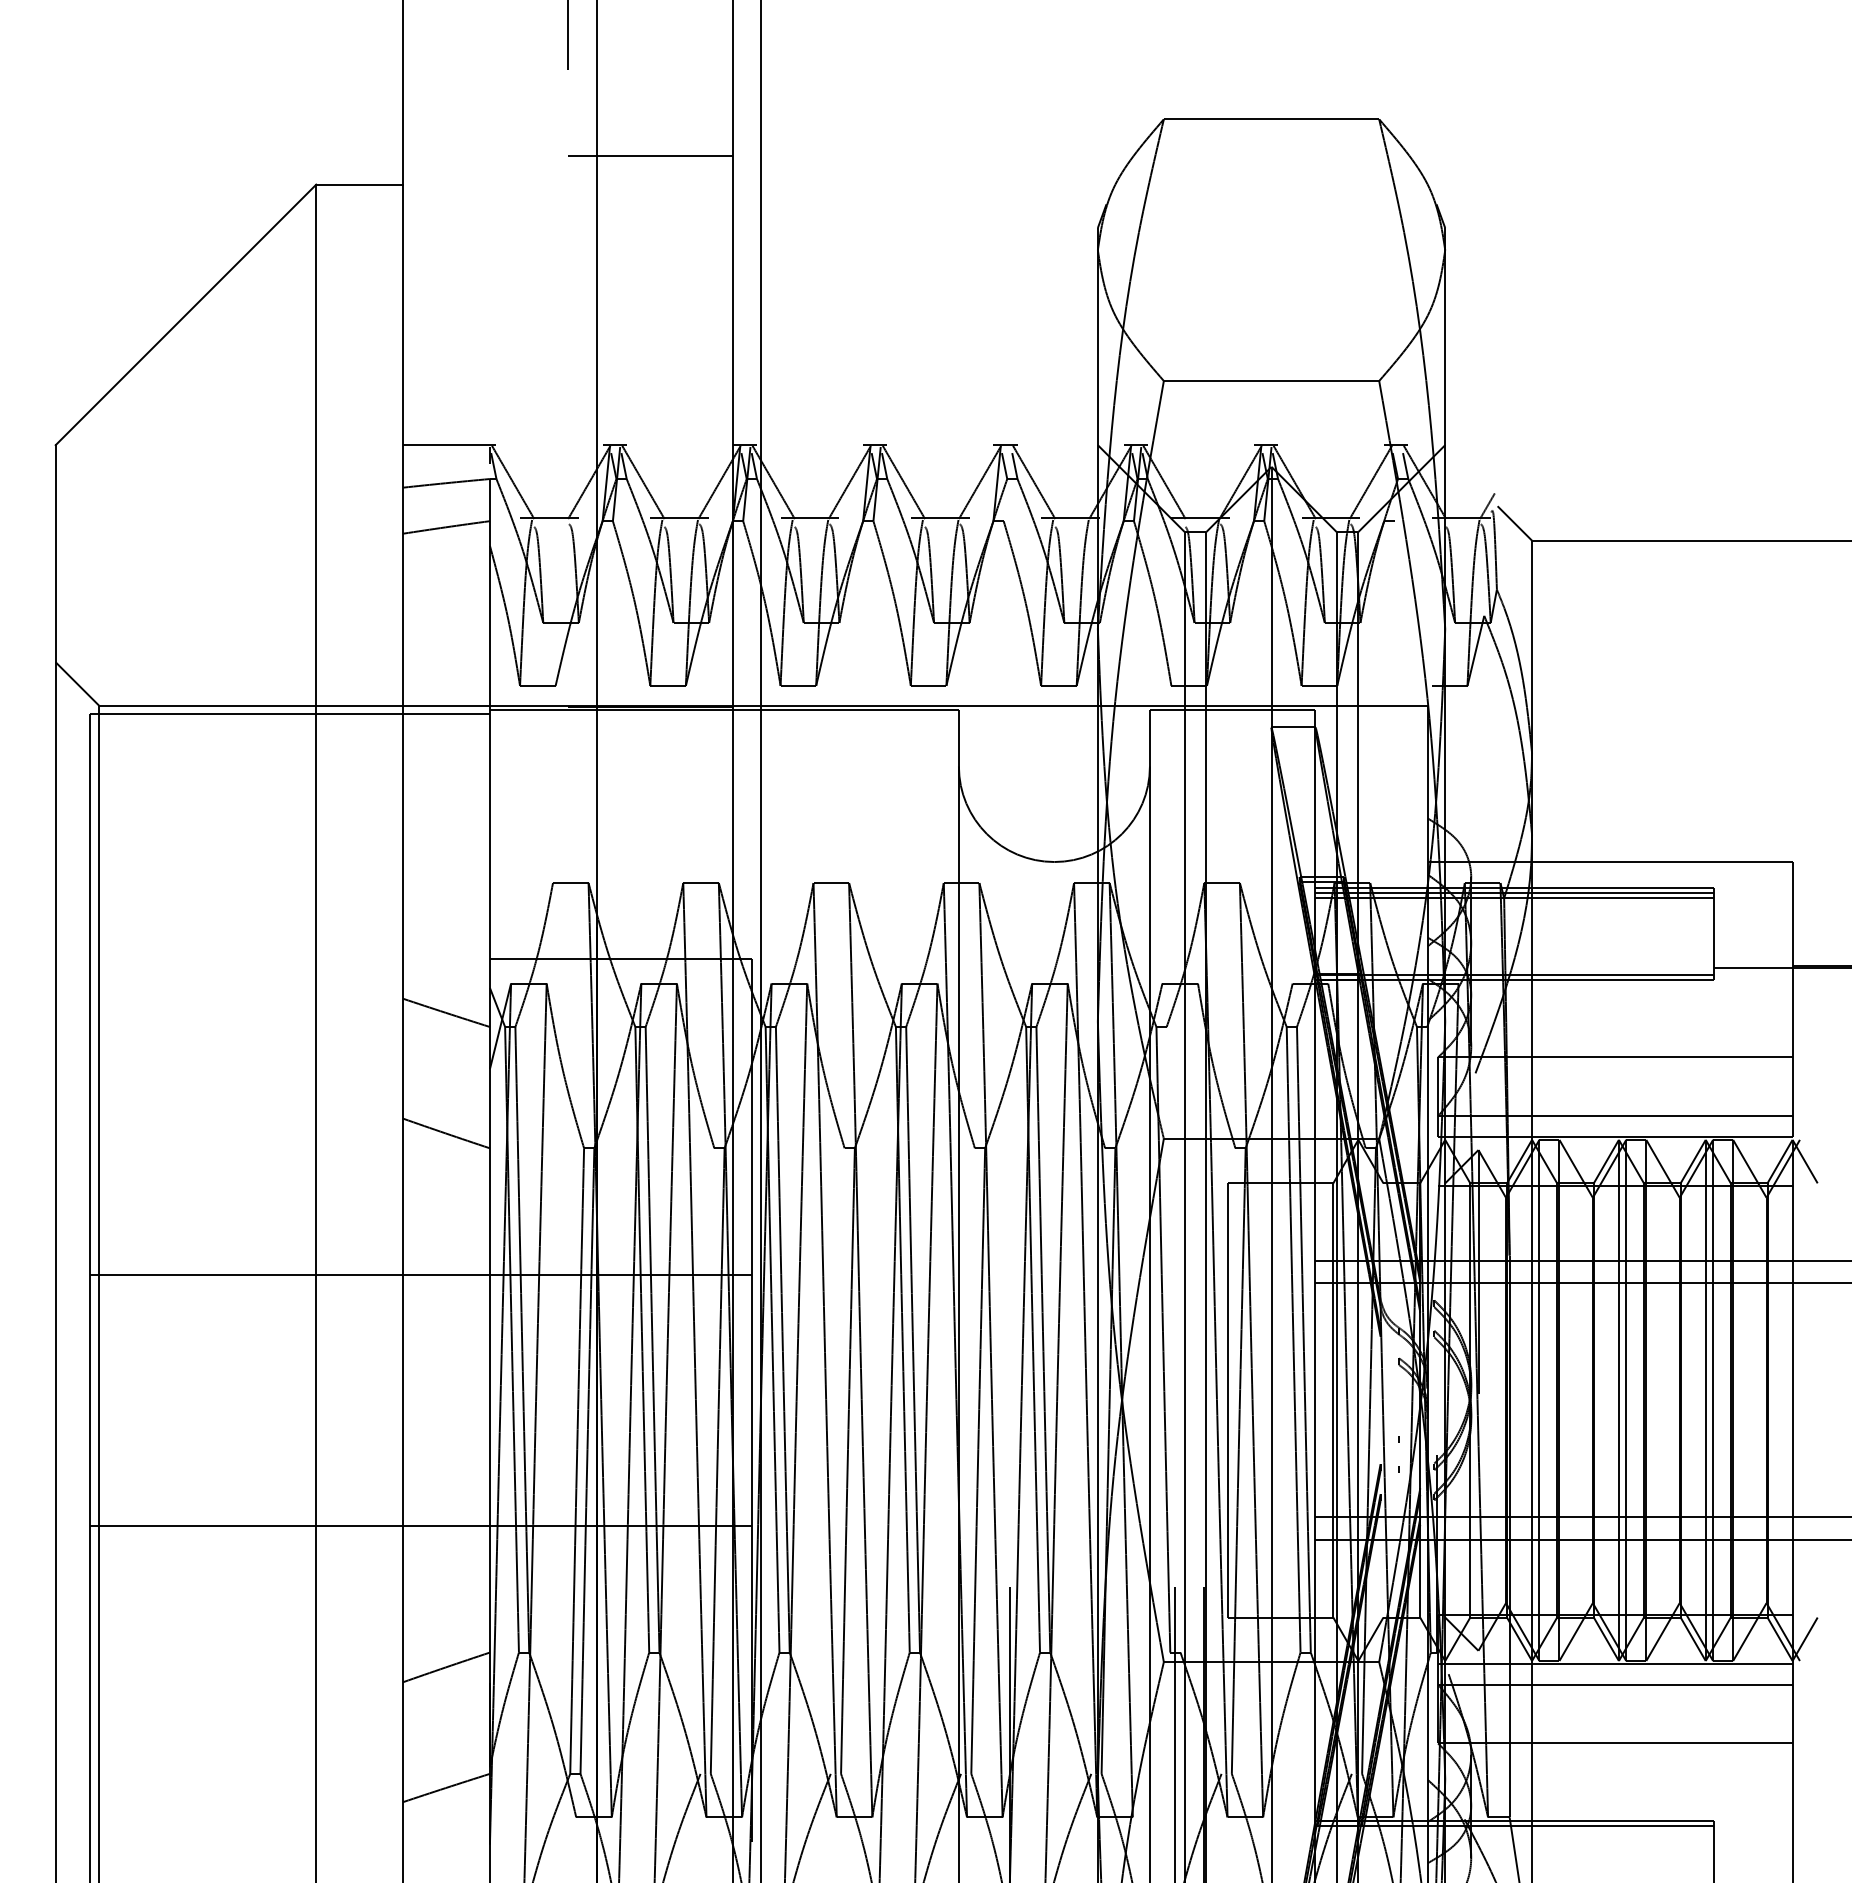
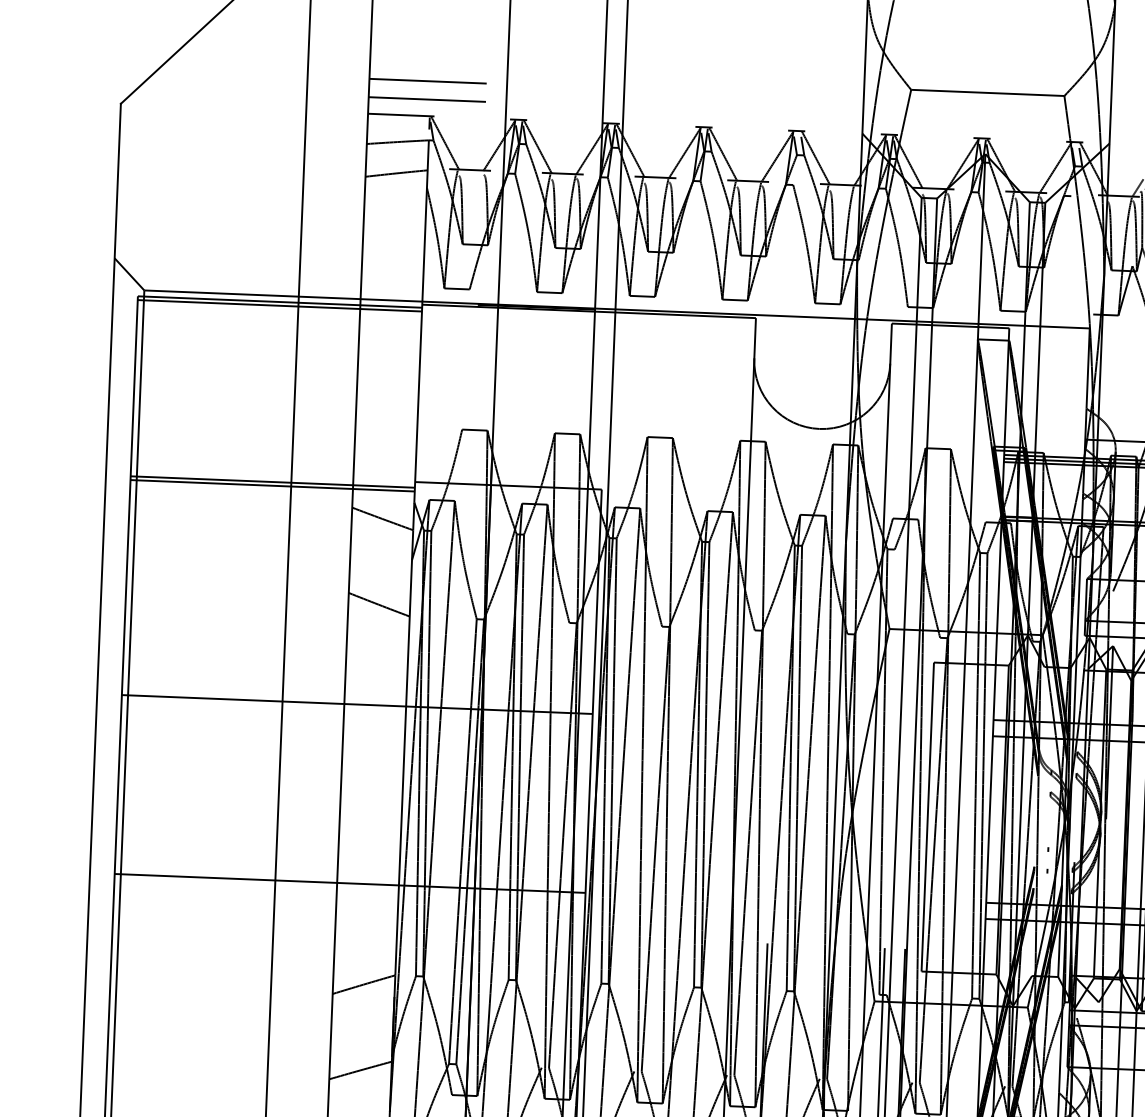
line: (485, 396) -> (428, 81), added
line: (485, 421) -> (427, 99), added
line: (289, 719) -> (279, 305), added
line: (289, 967) -> (272, 482), added
line: (289, 972) -> (272, 485), added

